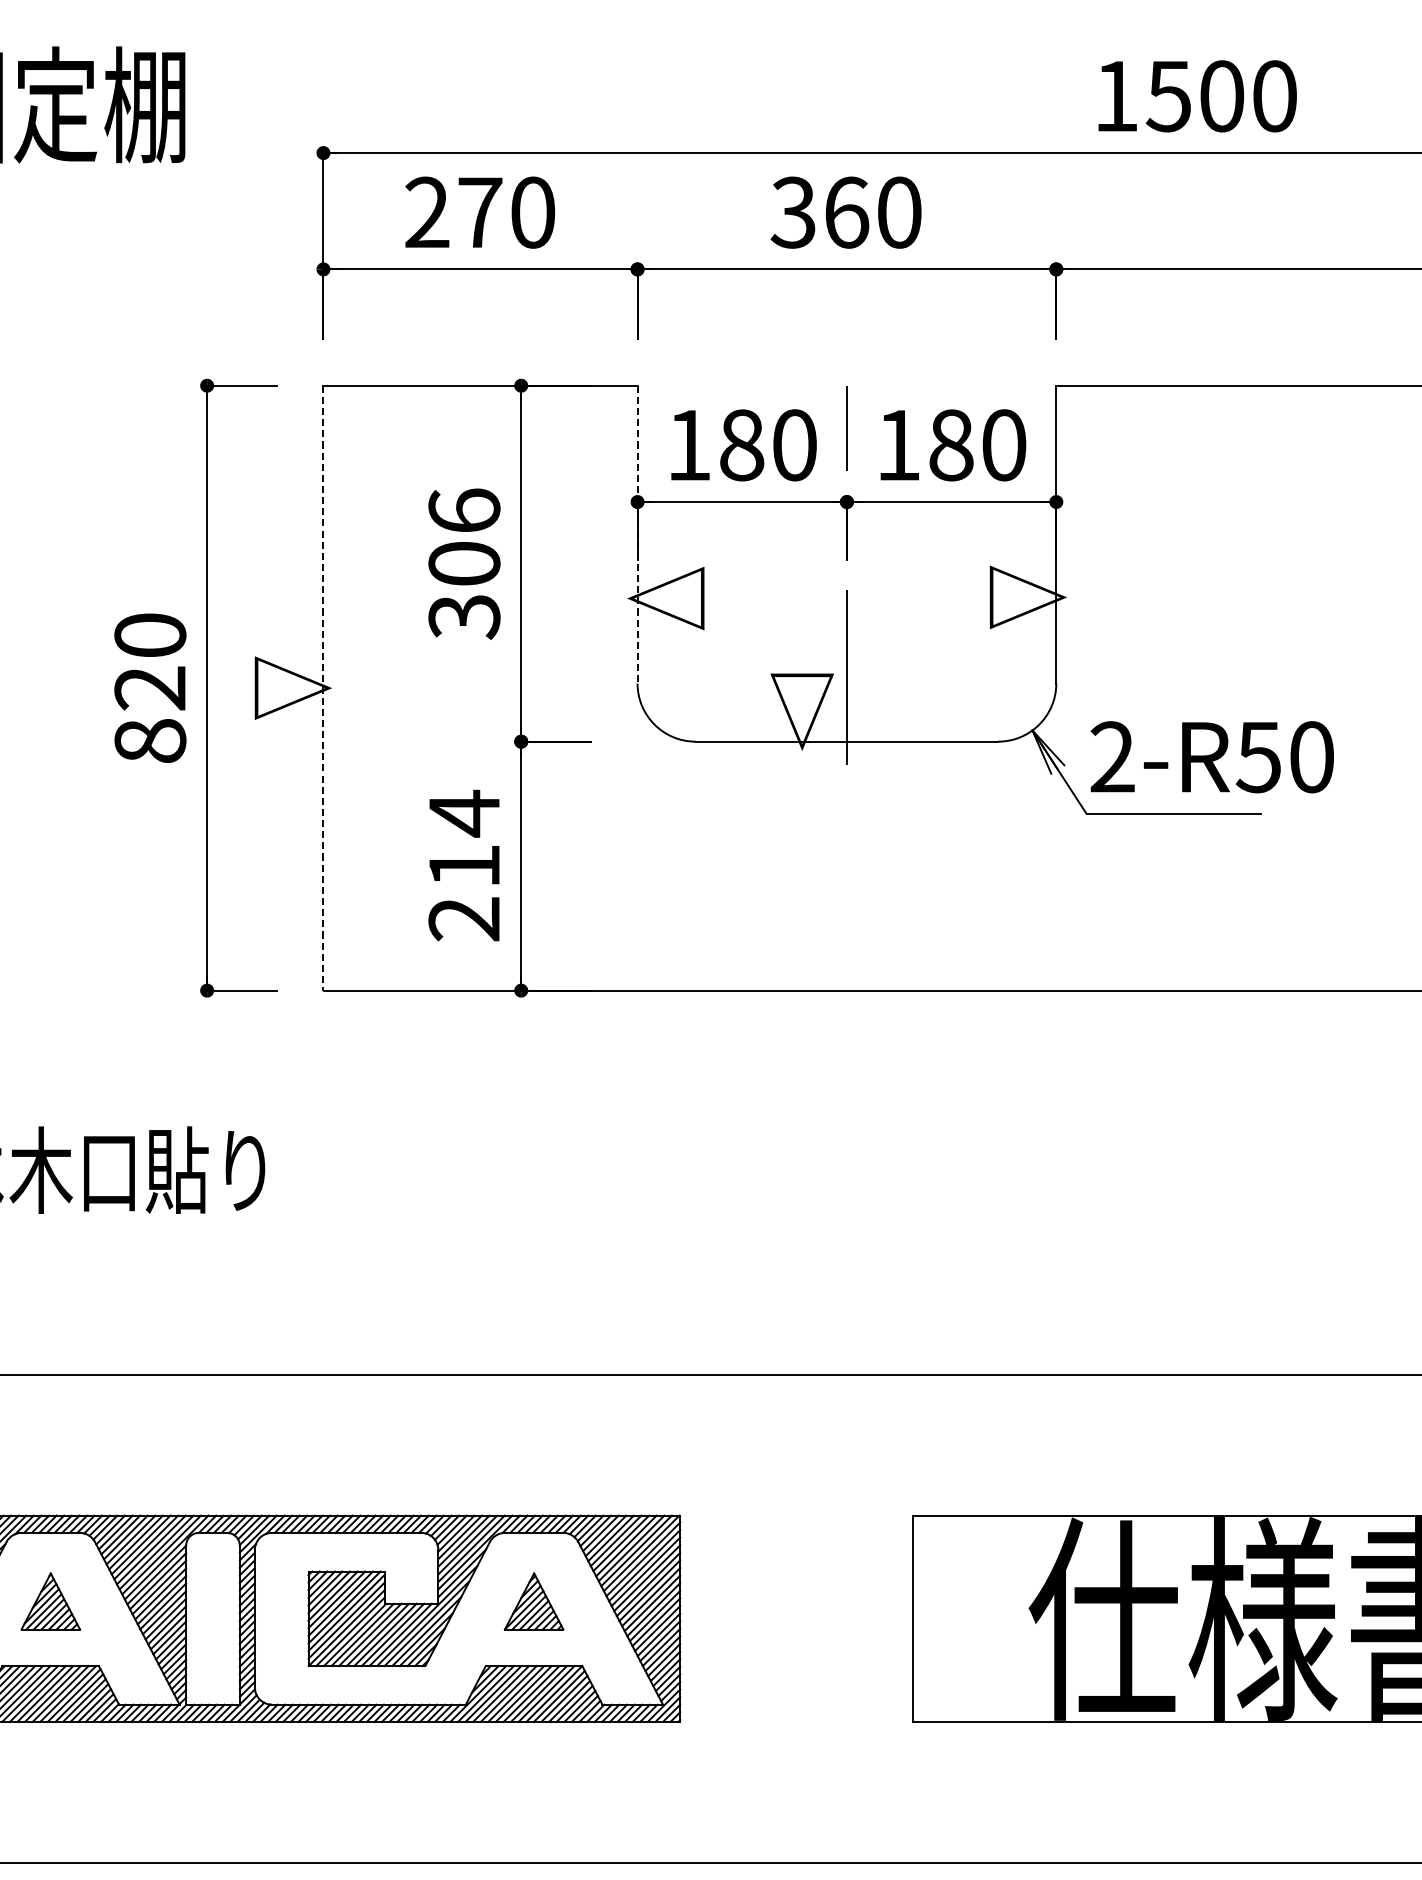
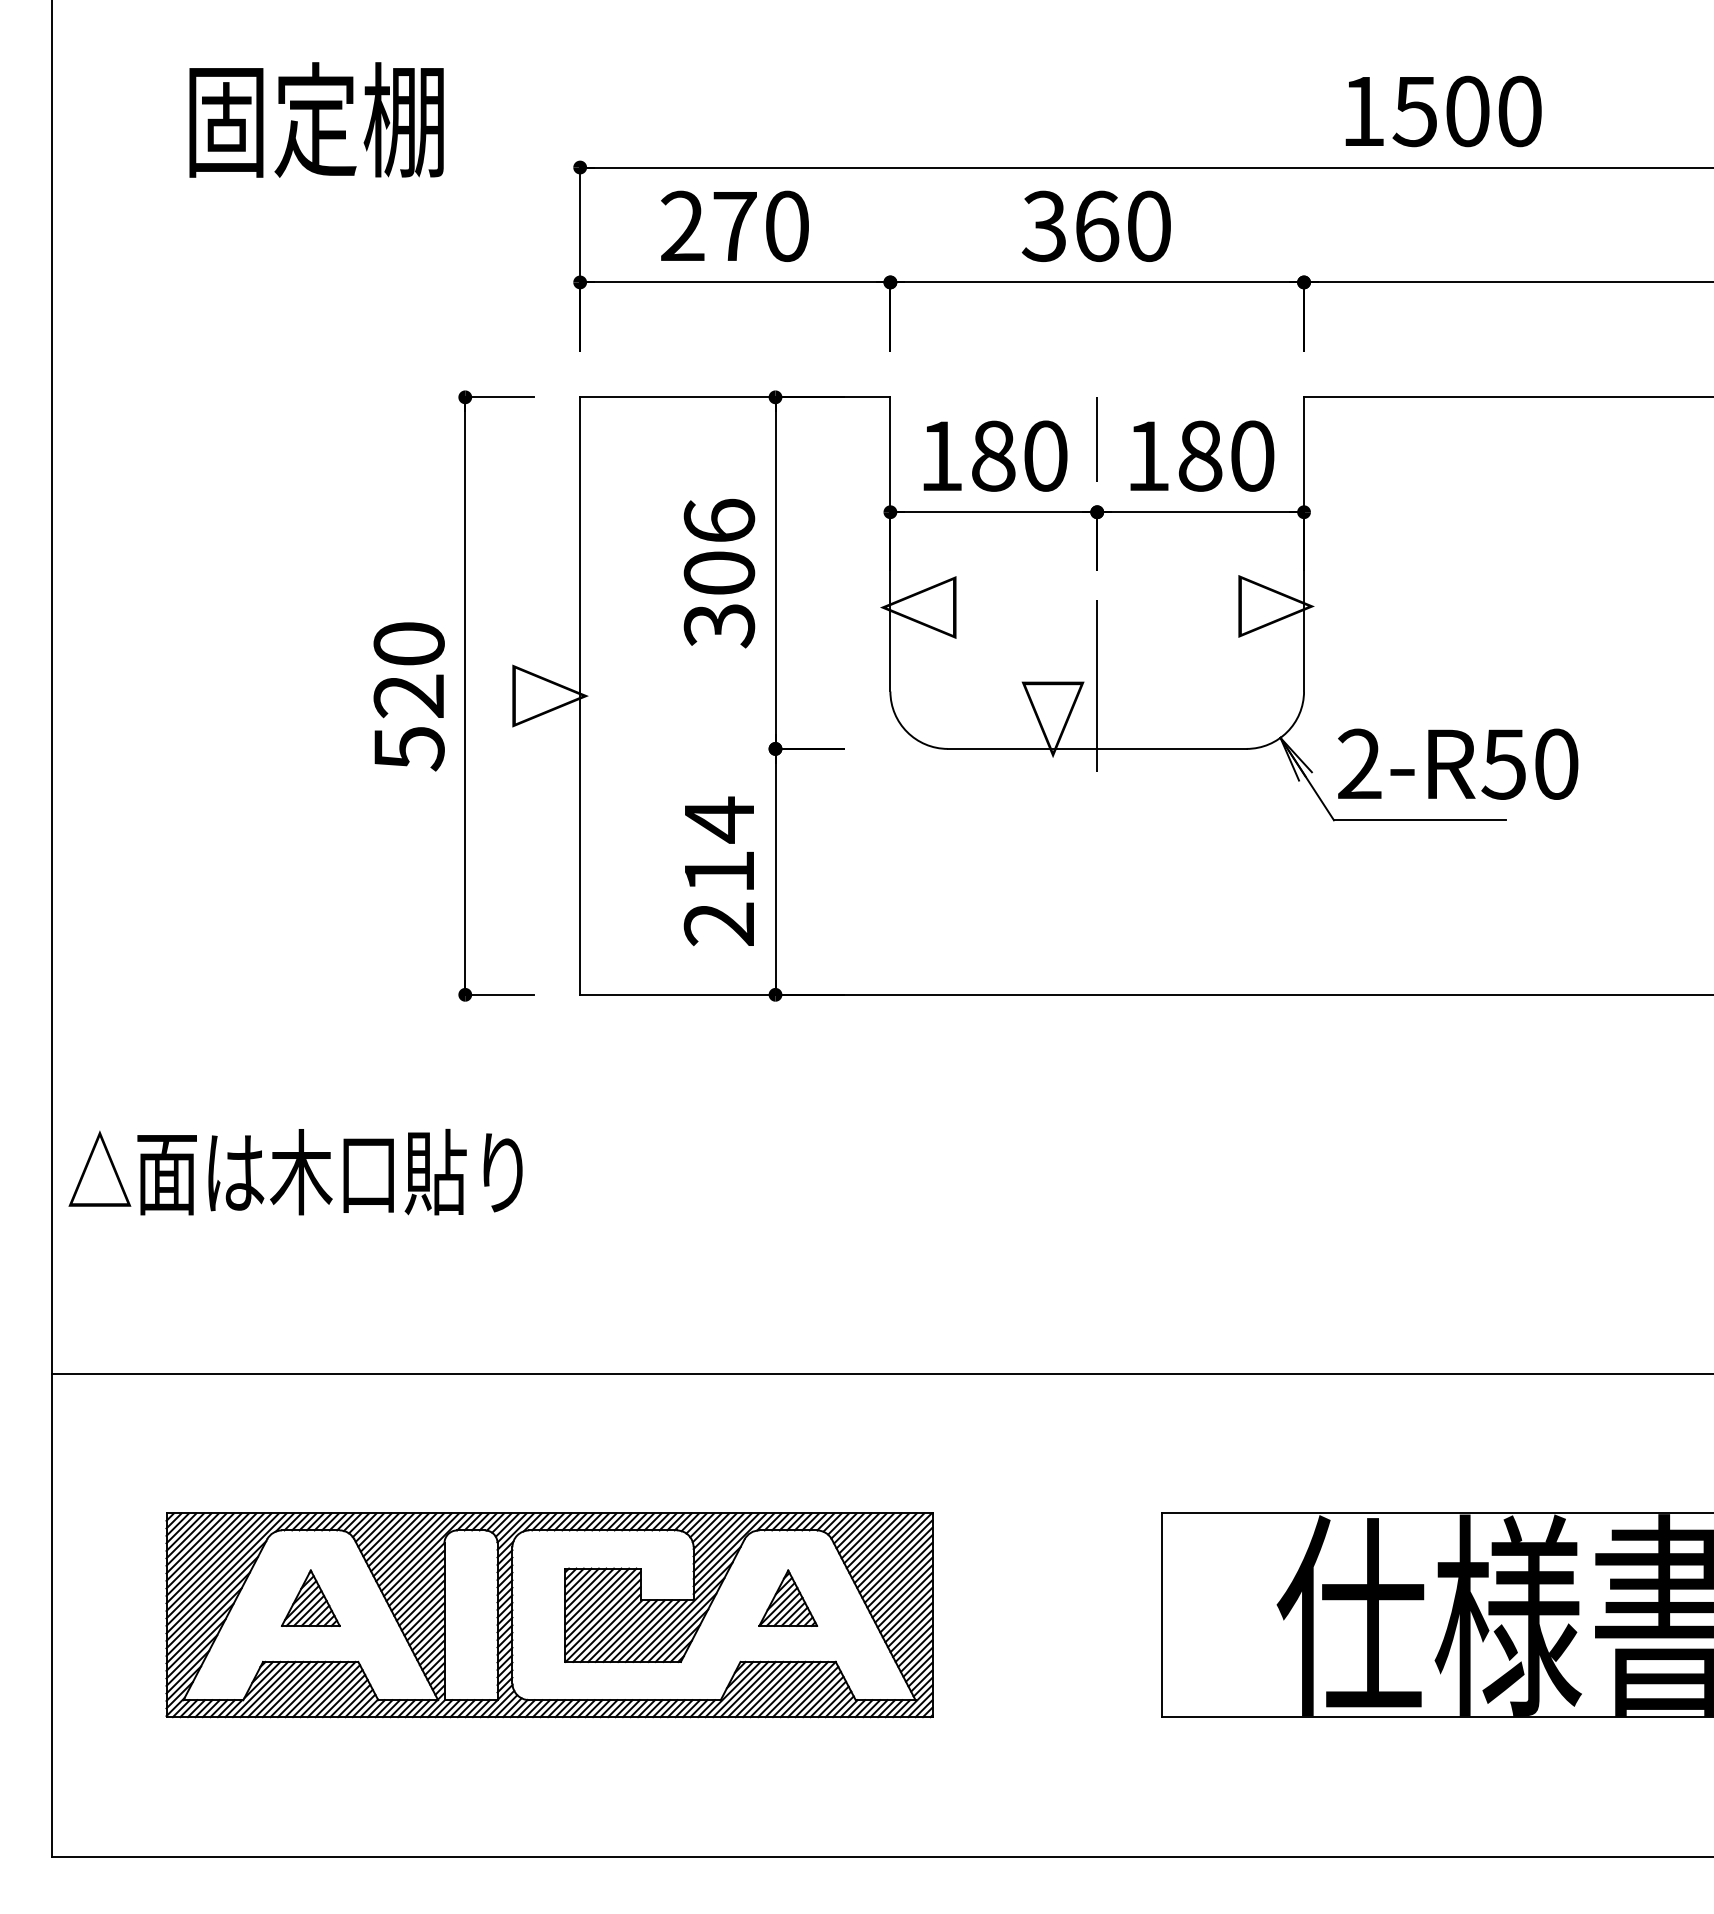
line: (637, 534) -> (890, 544), dashed -> solid
line: (323, 688) -> (580, 696), dashed -> solid
text: (149, 741) -> (408, 748), 820 -> 520

